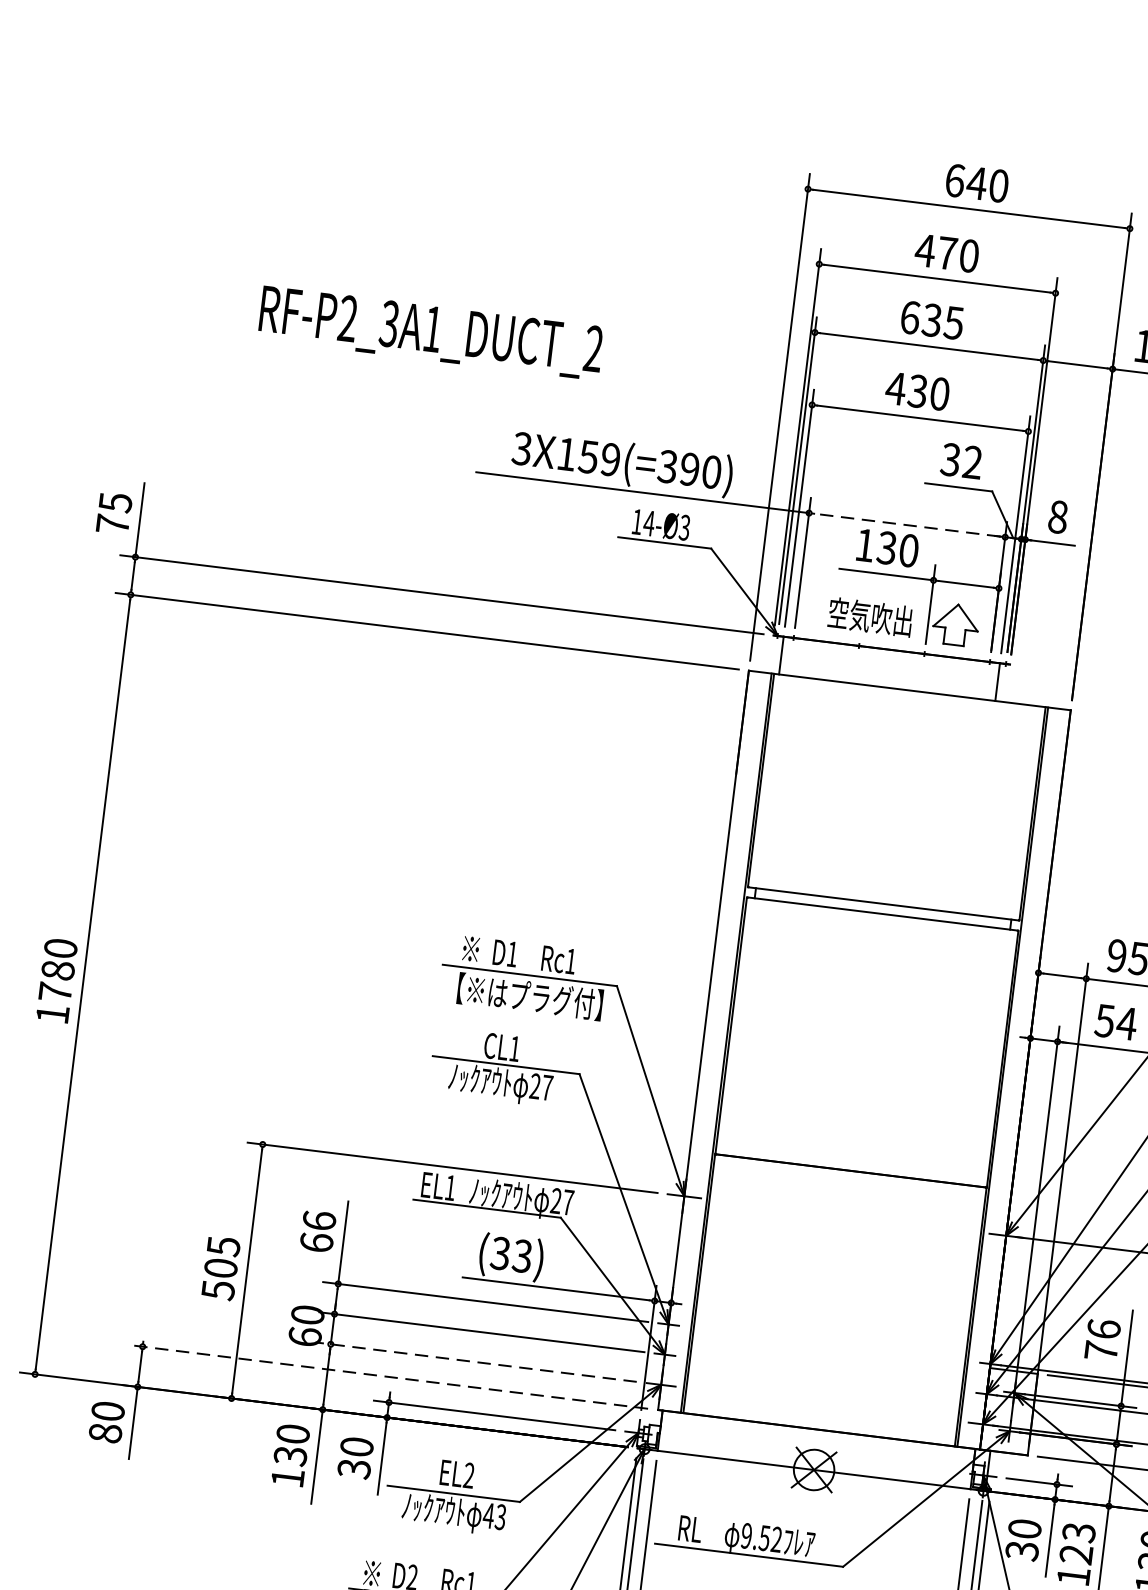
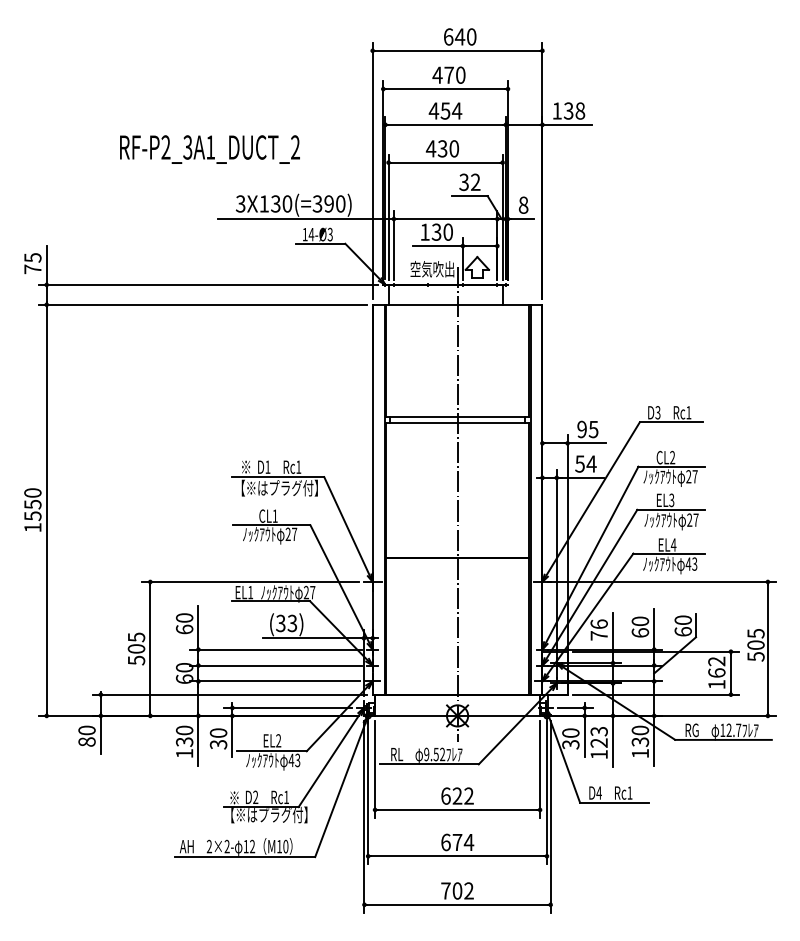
text: (932, 319) -> (445, 110), 635 -> 454
text: (430, 332) -> (209, 149), moved
text: (599, 457) -> (281, 203), 3X159(=390) -> 3X130(=390)
line: (906, 525) -> (445, 219), dashed -> solid
text: (55, 981) -> (32, 510), 1780 -> 1550
line: (863, 1069) -> (457, 504), added
text: (319, 1219) -> (184, 617), 66 -> 60
line: (476, 1362) -> (275, 681), dashed -> solid
line: (386, 1376) -> (229, 694), dashed -> solid

